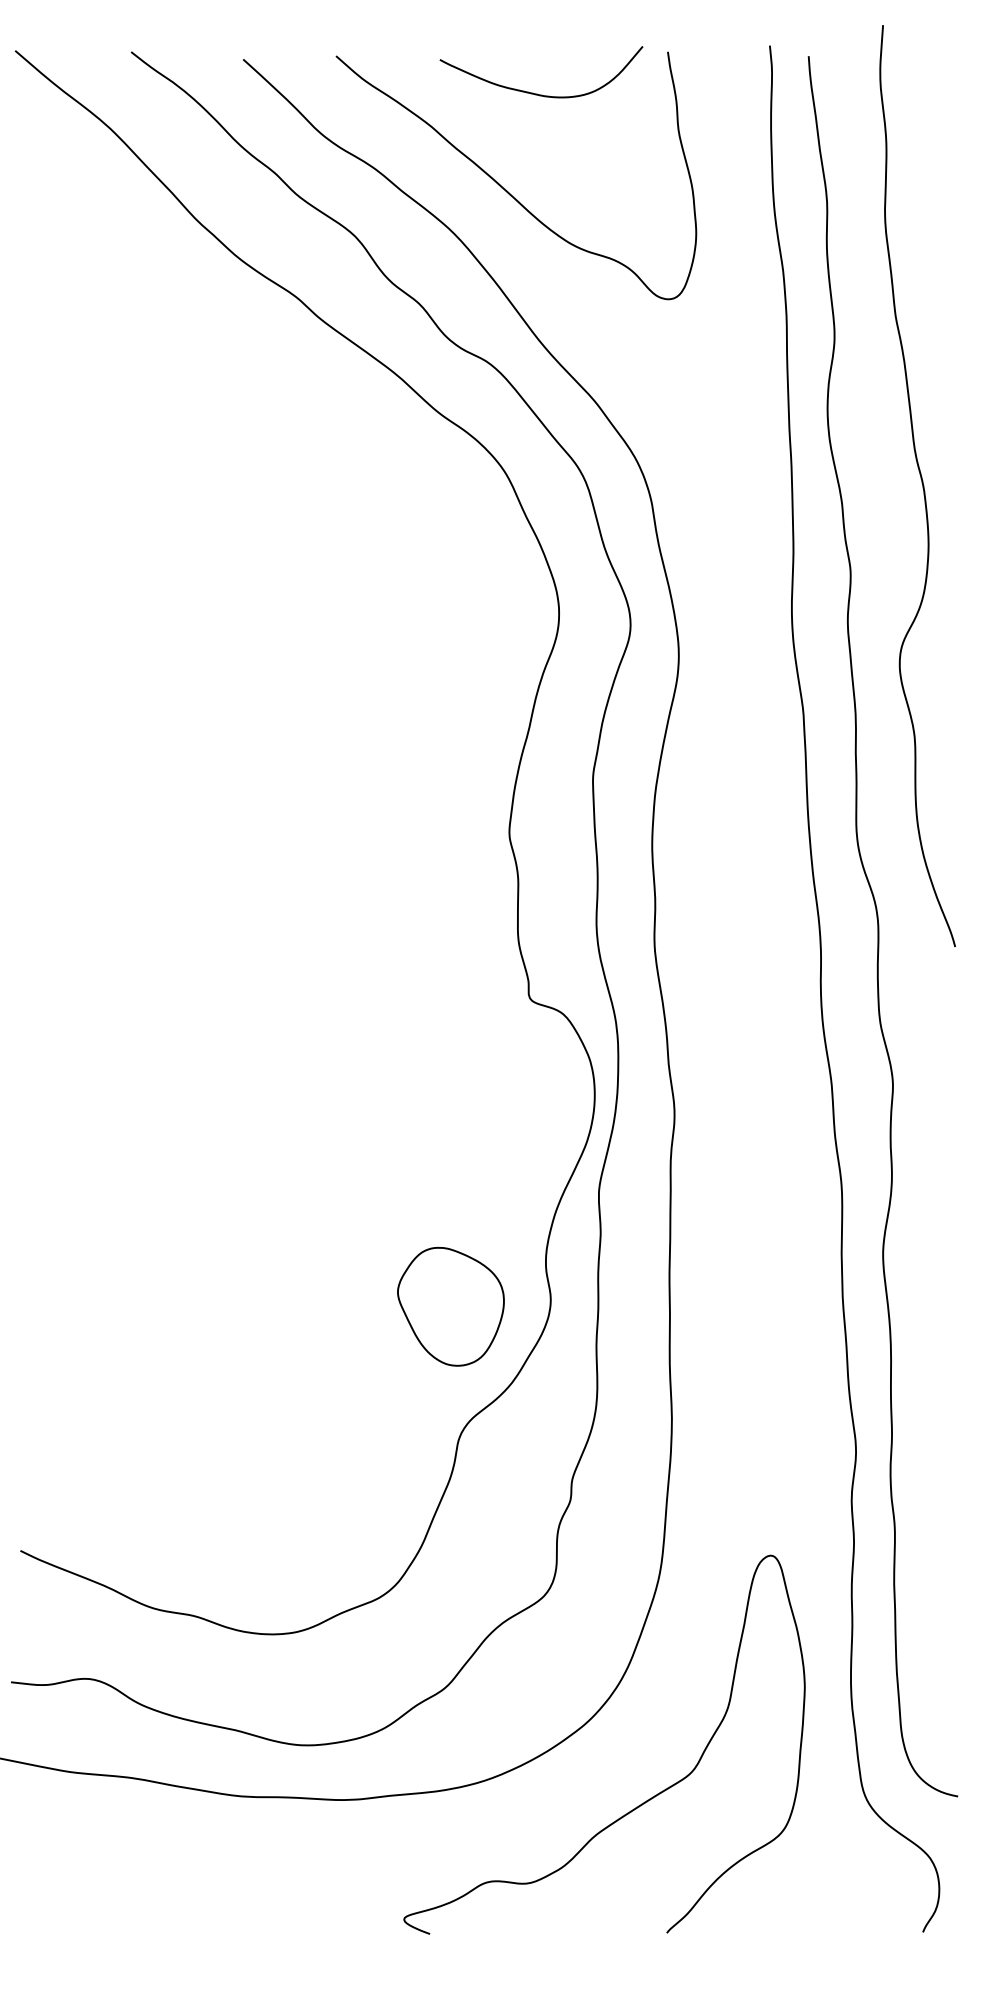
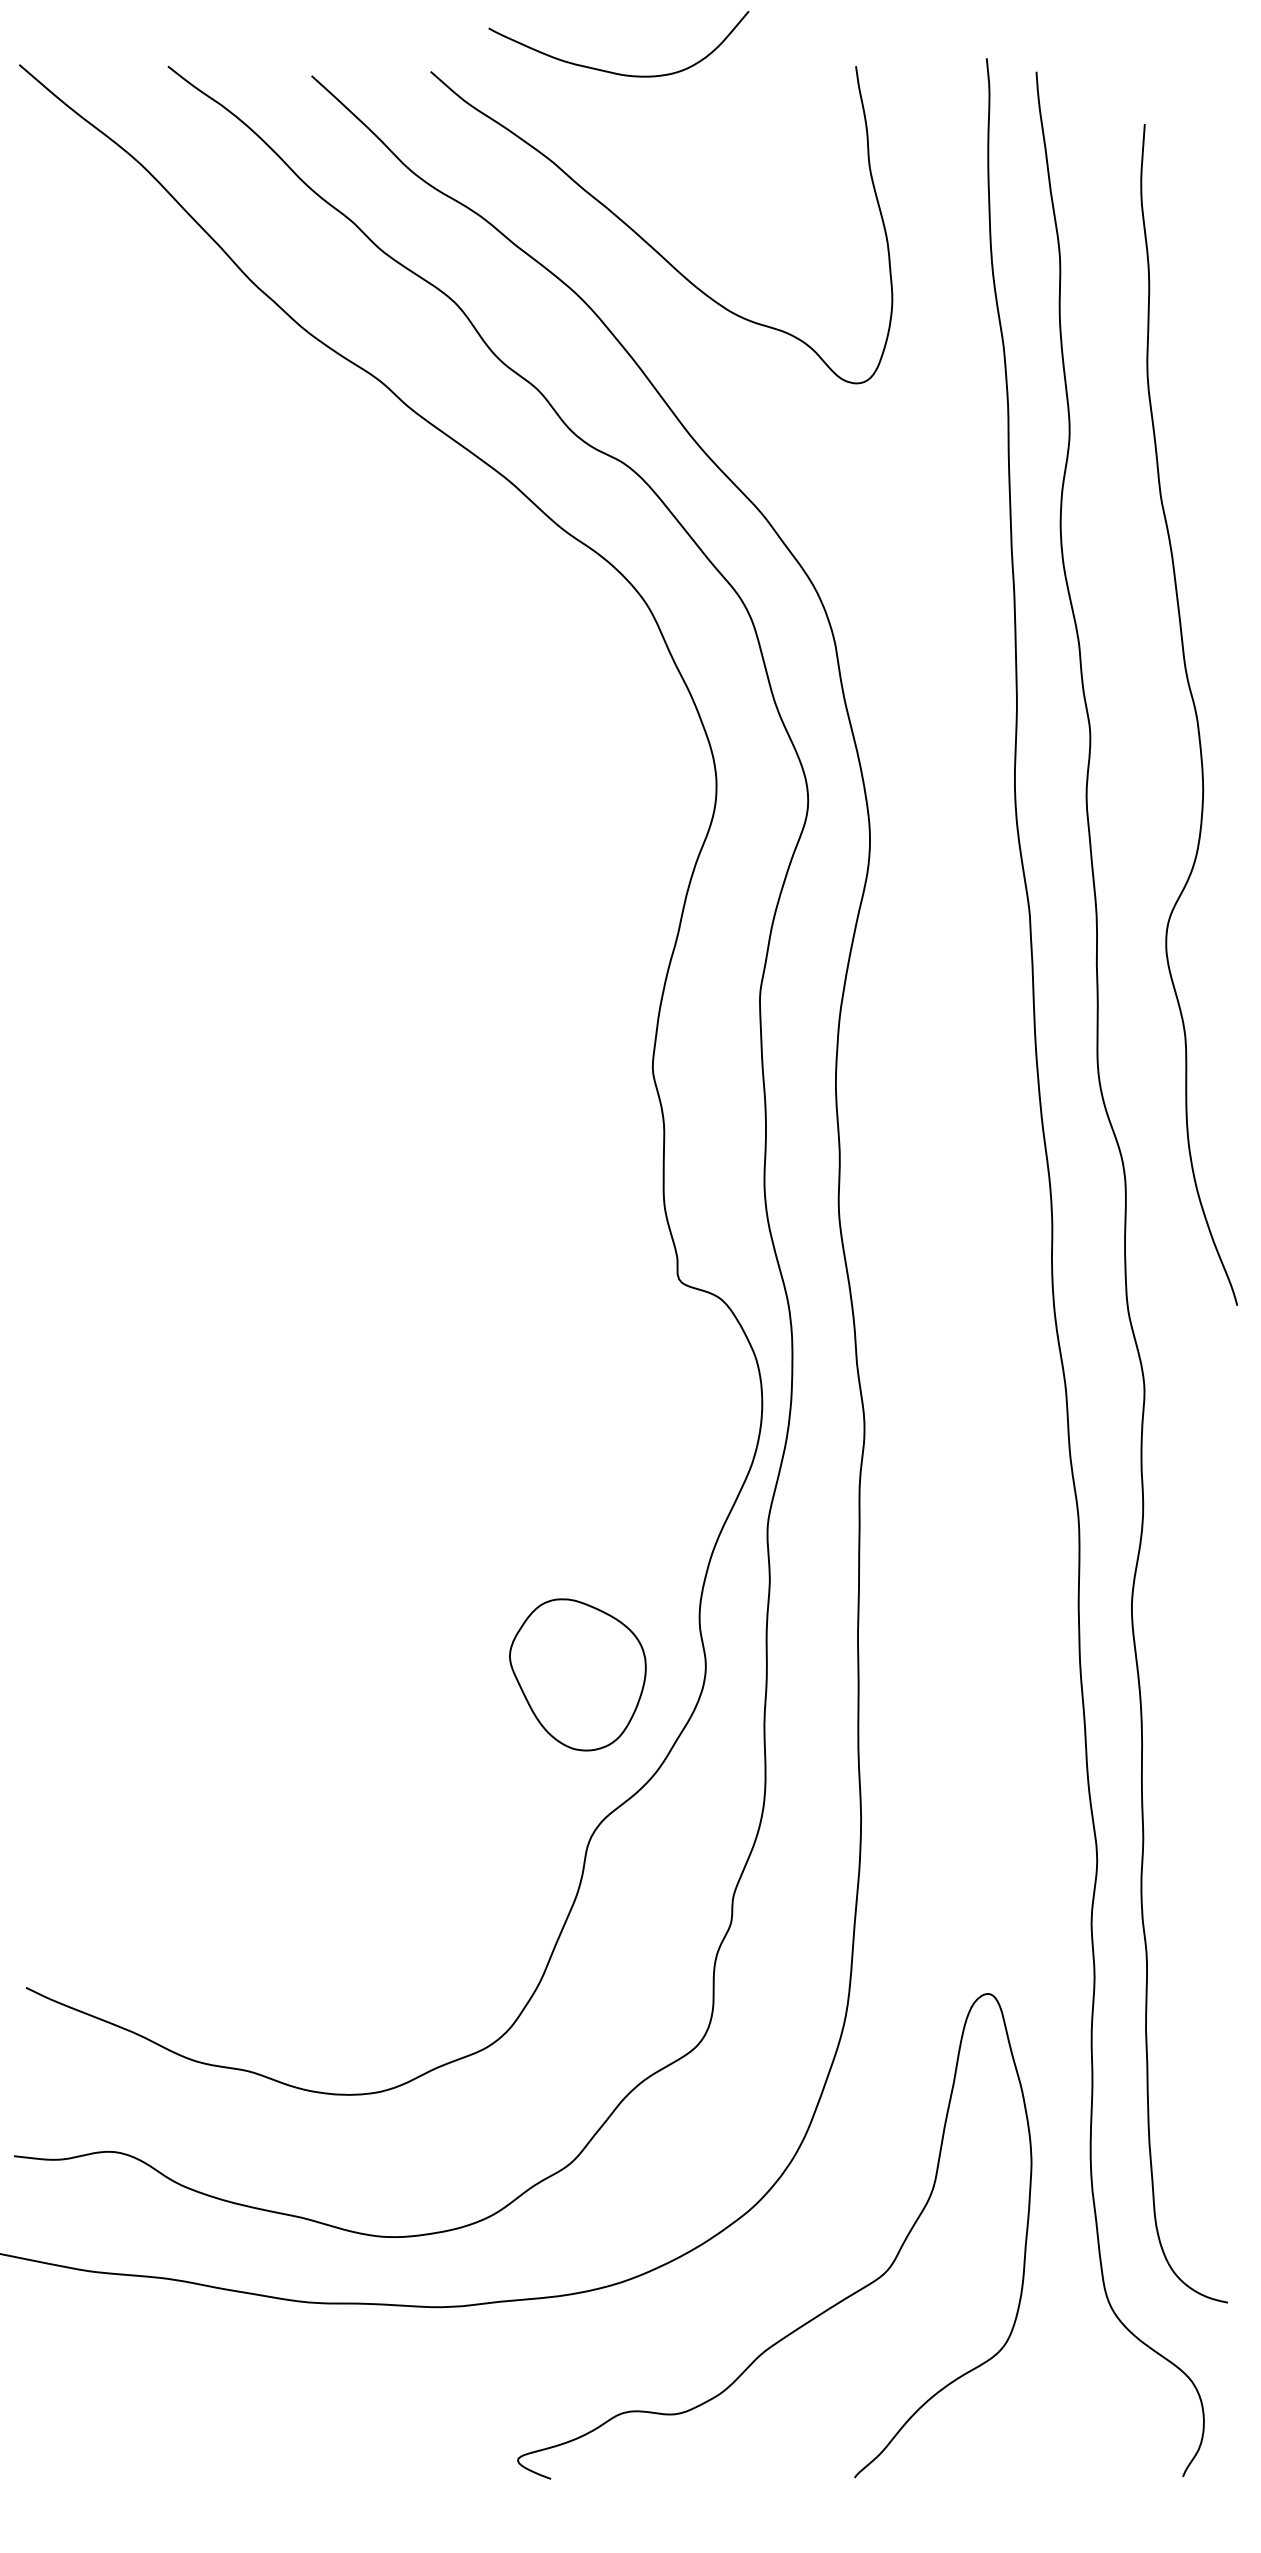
curve: (535, 93) -> (611, 71), moved
curve: (921, 483) -> (1194, 711), moved

